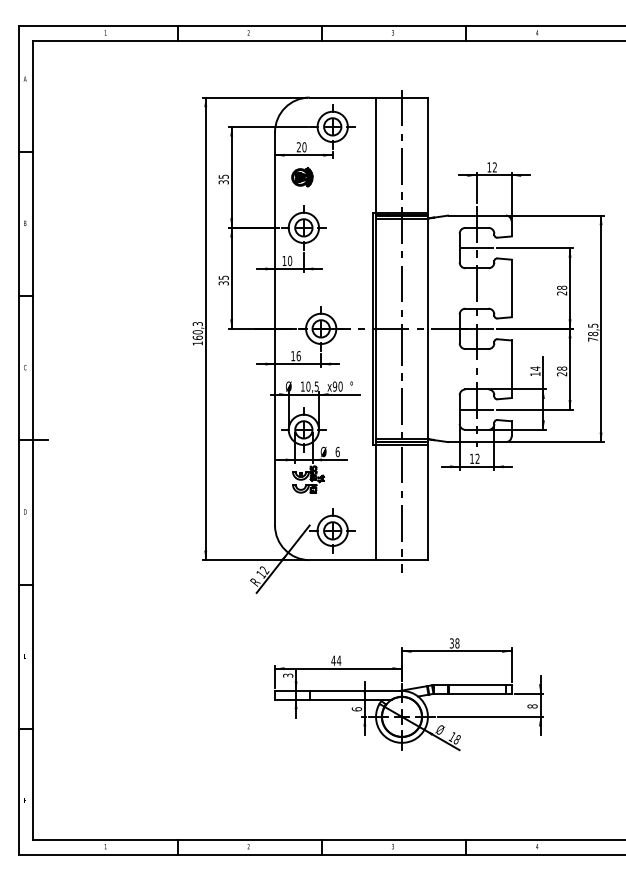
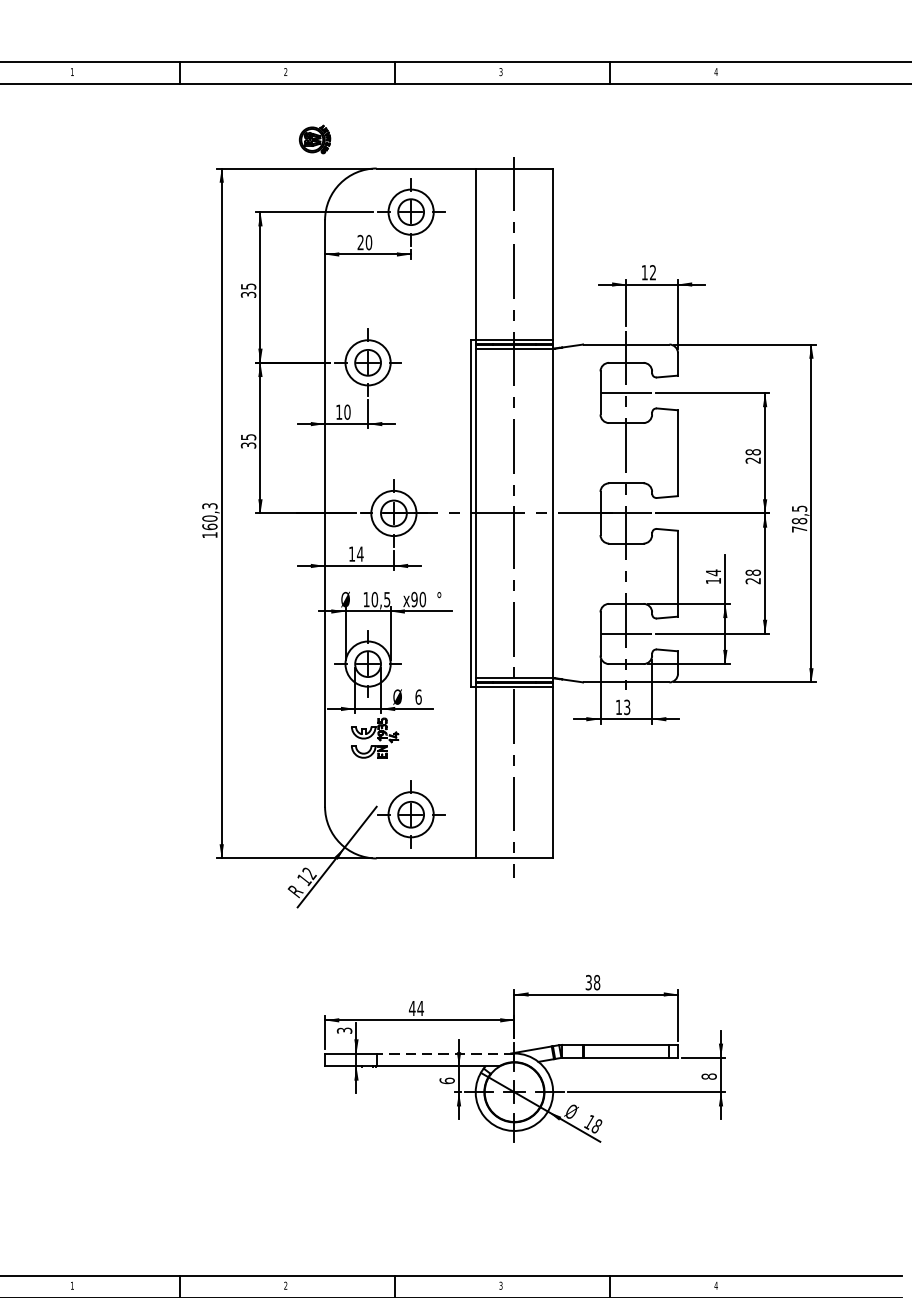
part: (302, 176) -> (315, 138), moved
text: (298, 356) -> (360, 554), 16 -> 14
text: (477, 458) -> (627, 706), 12 -> 13
line: (355, 690) -> (445, 1052), solid -> dashed

